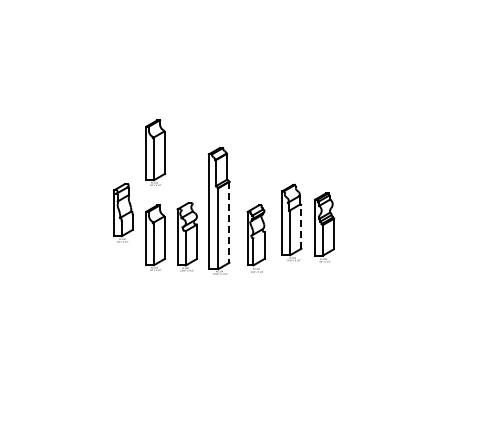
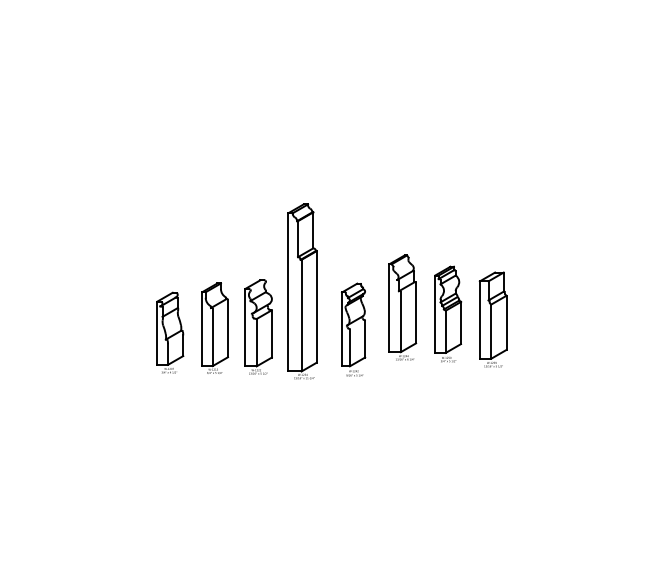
part: (155, 152) -> (214, 210), removed
part: (123, 212) -> (170, 332), moved
line: (229, 222) -> (316, 307), dashed -> solid
line: (301, 226) -> (416, 312), dashed -> solid
part: (356, 231) -> (492, 319), added

